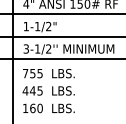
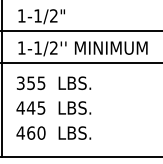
text: (25, 48) -> (20, 47), 3-1/2'' -> 1-1/2''
text: (25, 73) -> (20, 83), 755 -> 355
text: (25, 107) -> (20, 131), 160 -> 460

